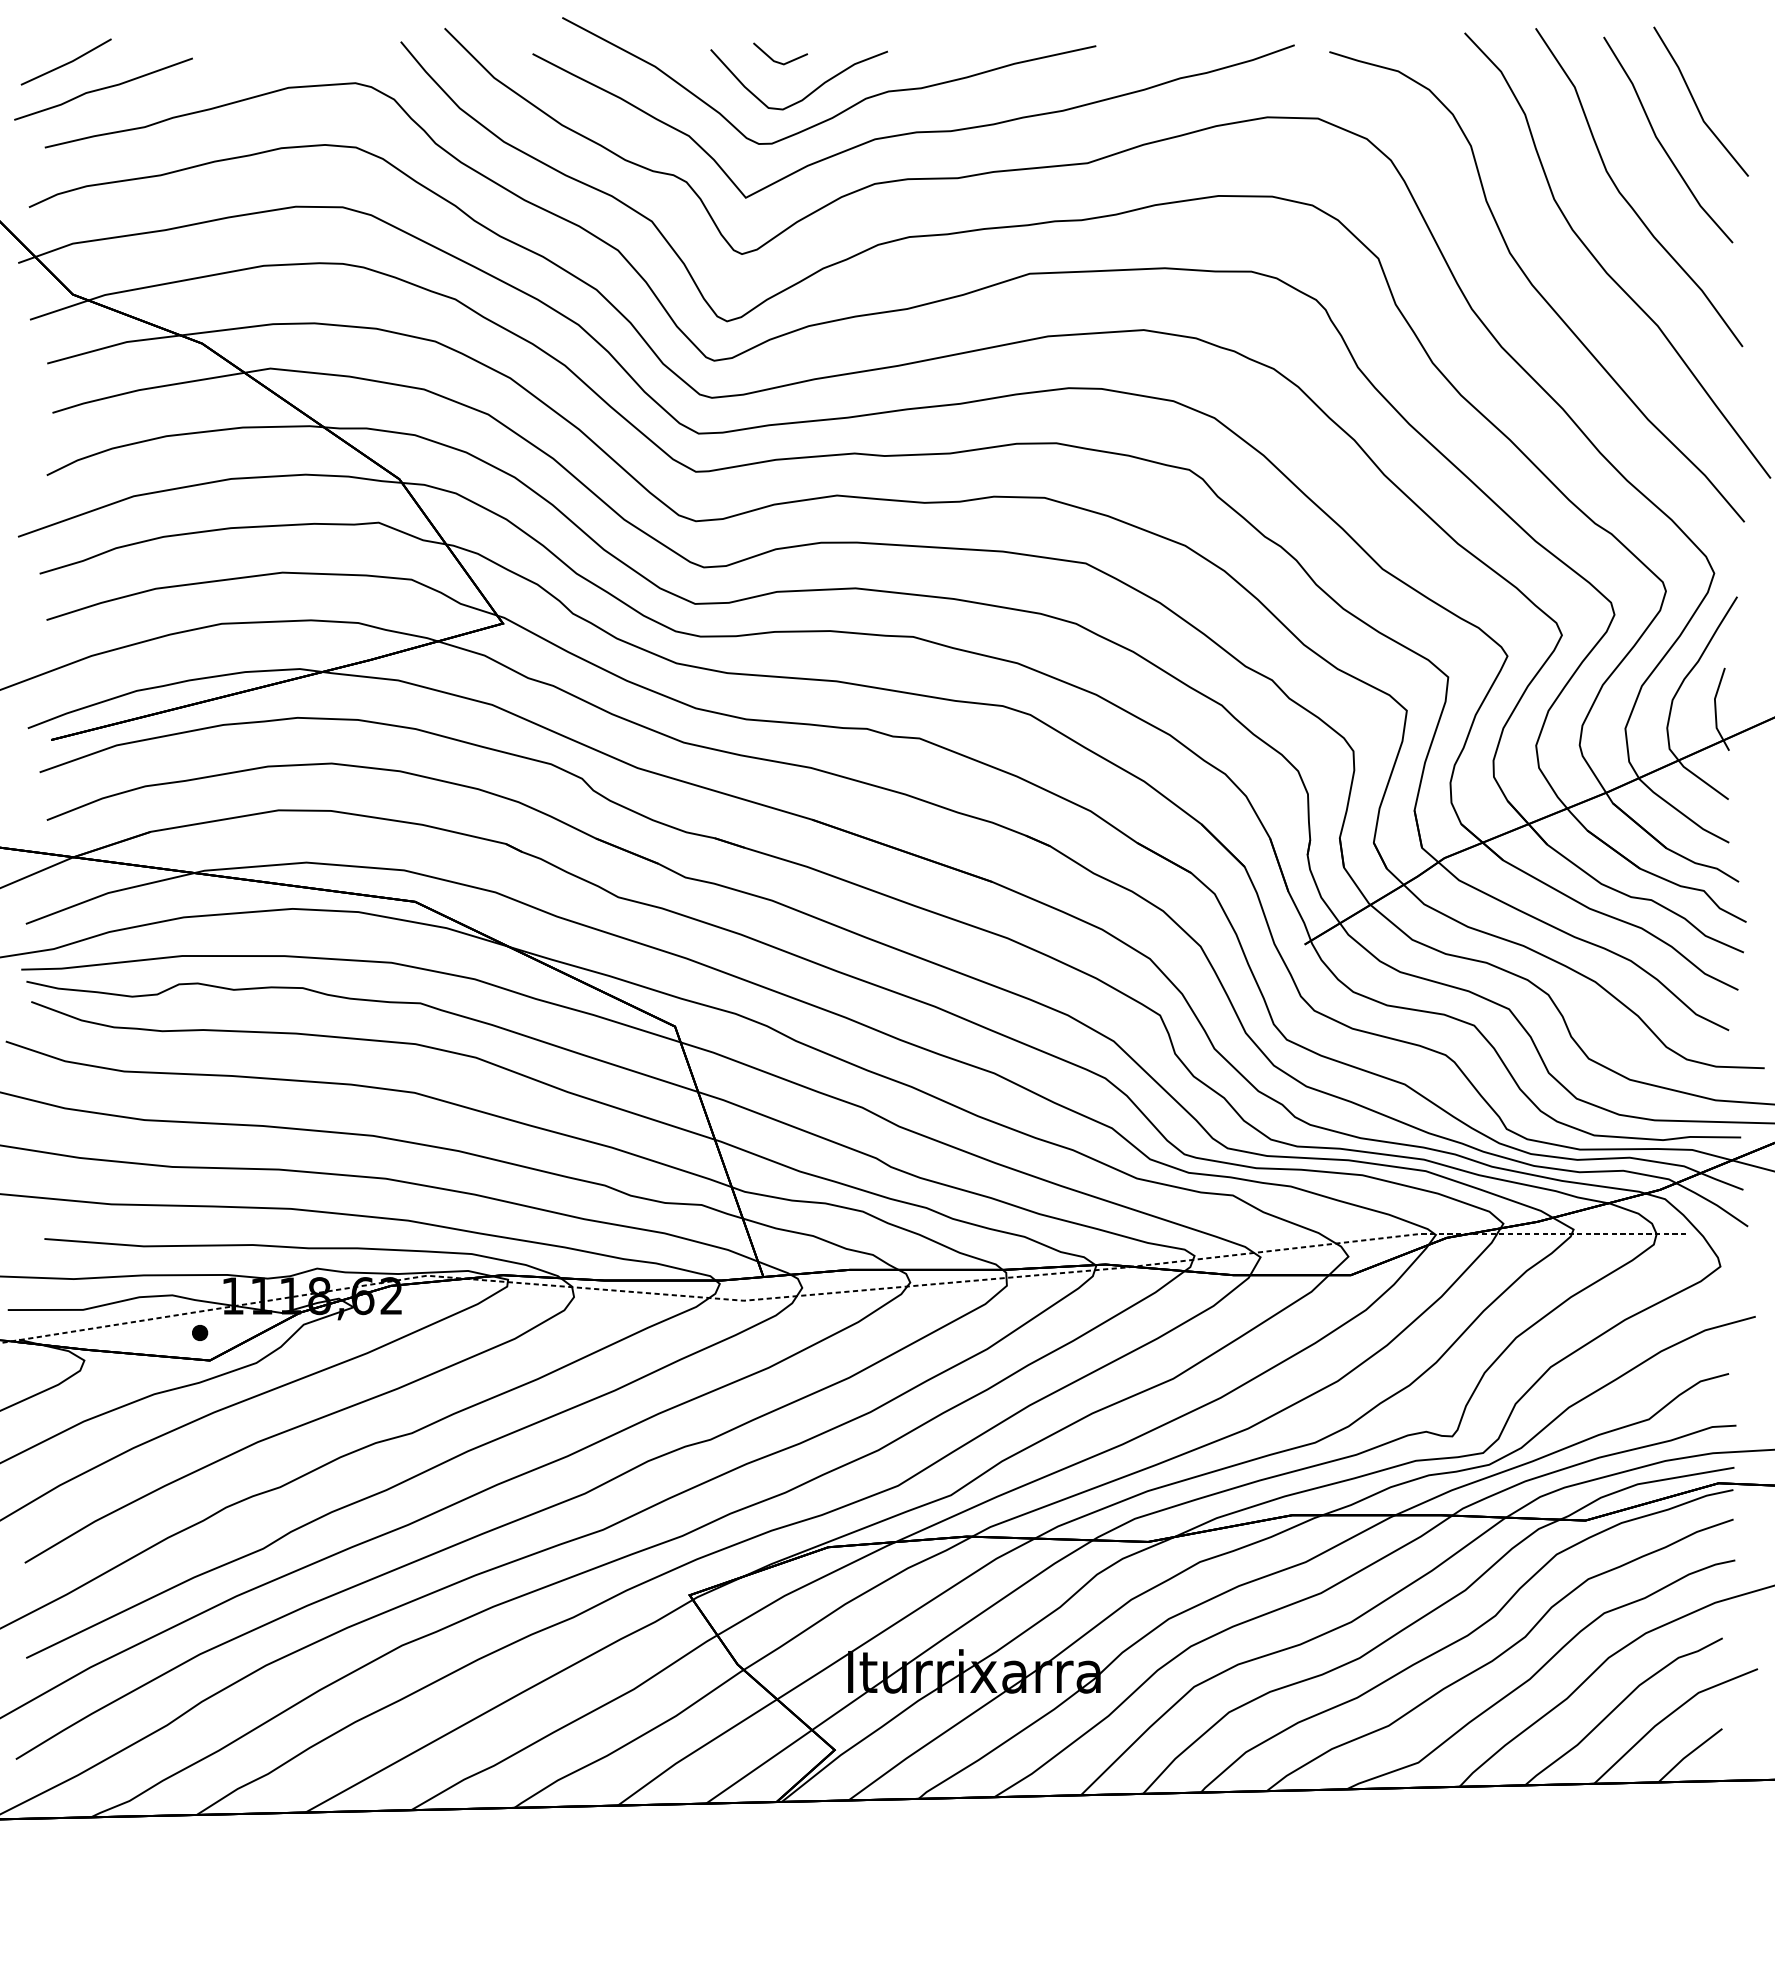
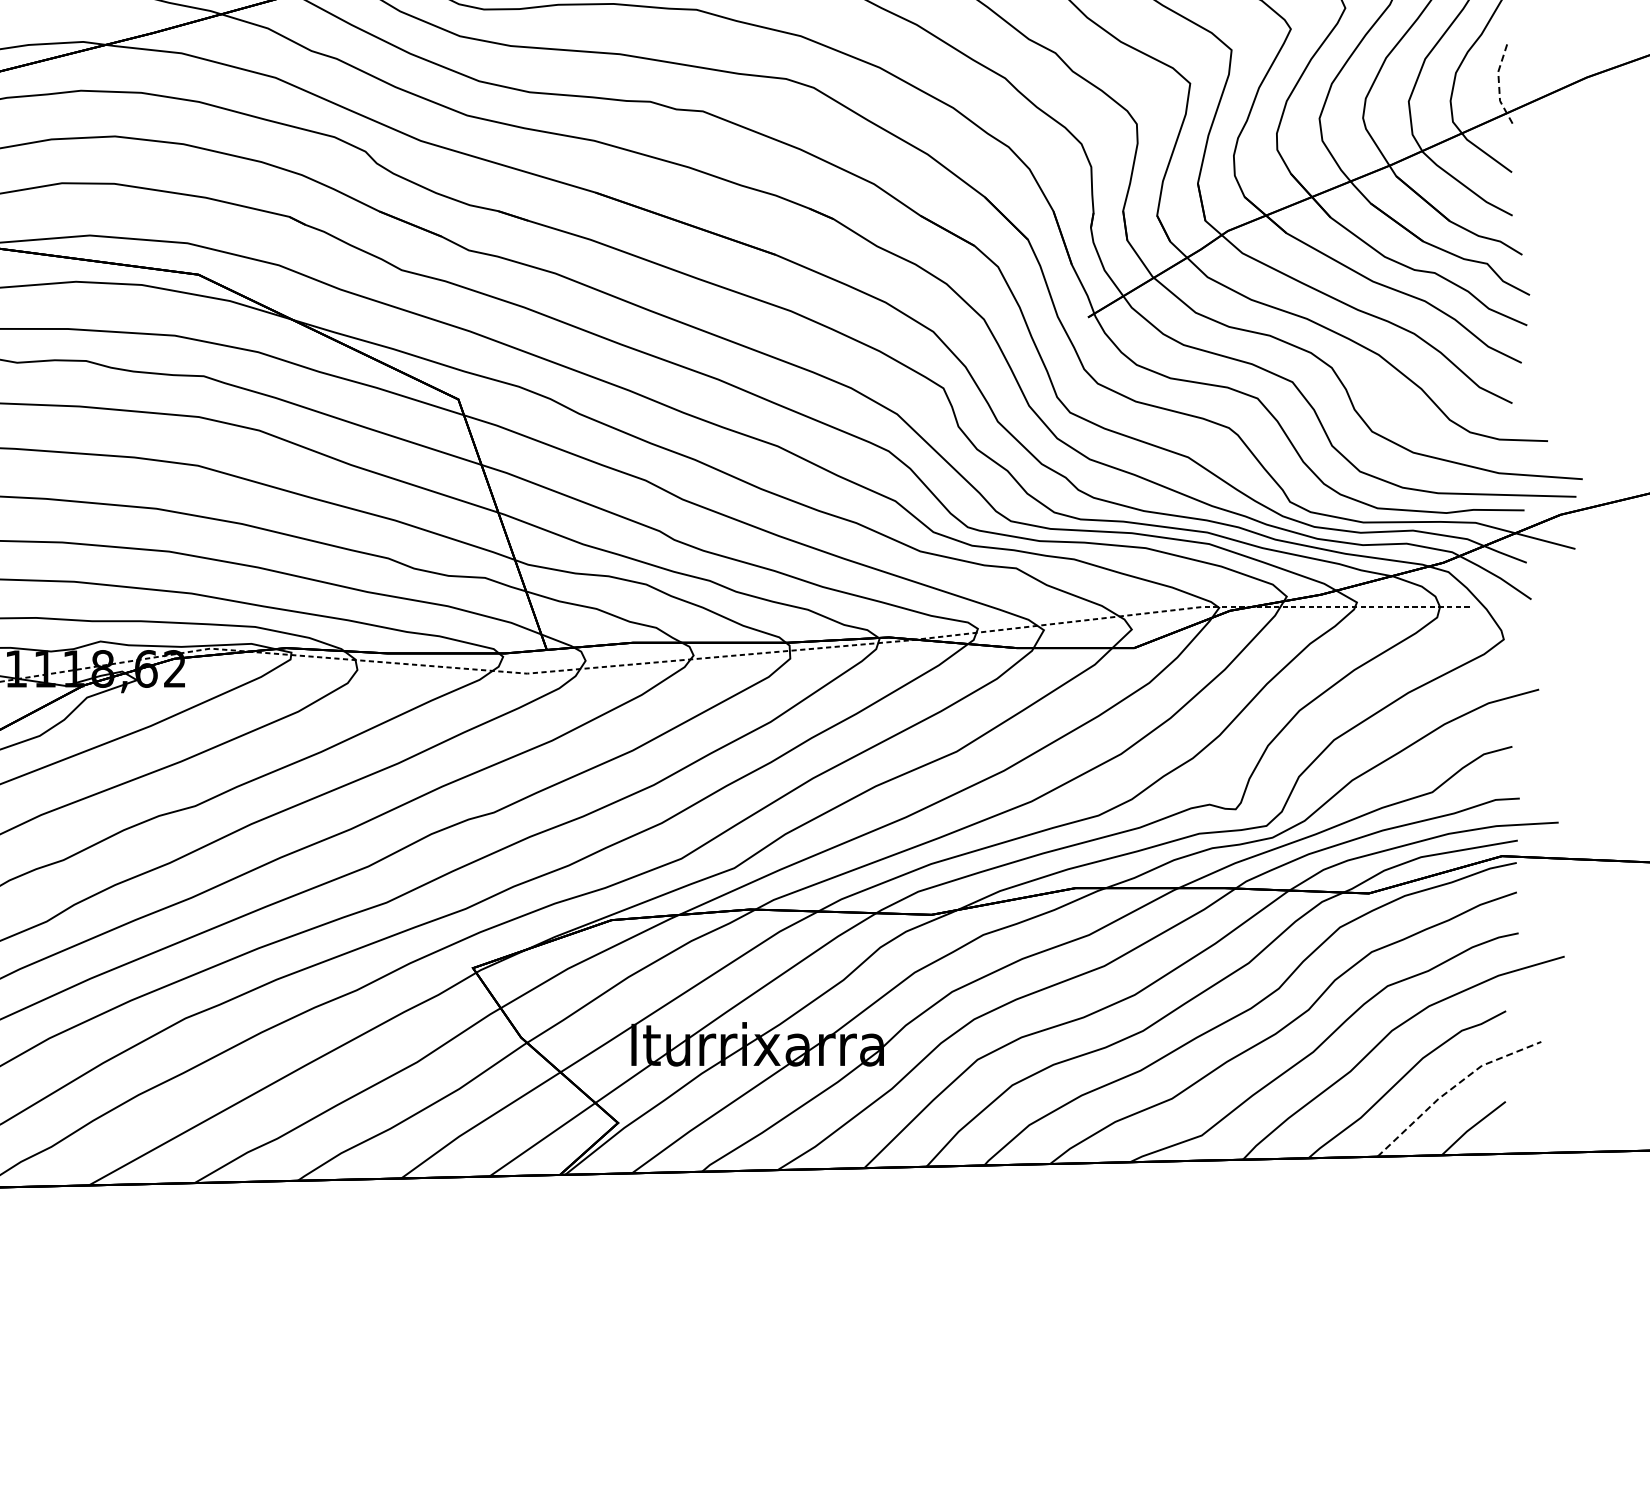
line: (1715, 710) -> (1498, 83), solid -> dashed
line: (1669, 1715) -> (1452, 1088), solid -> dashed

